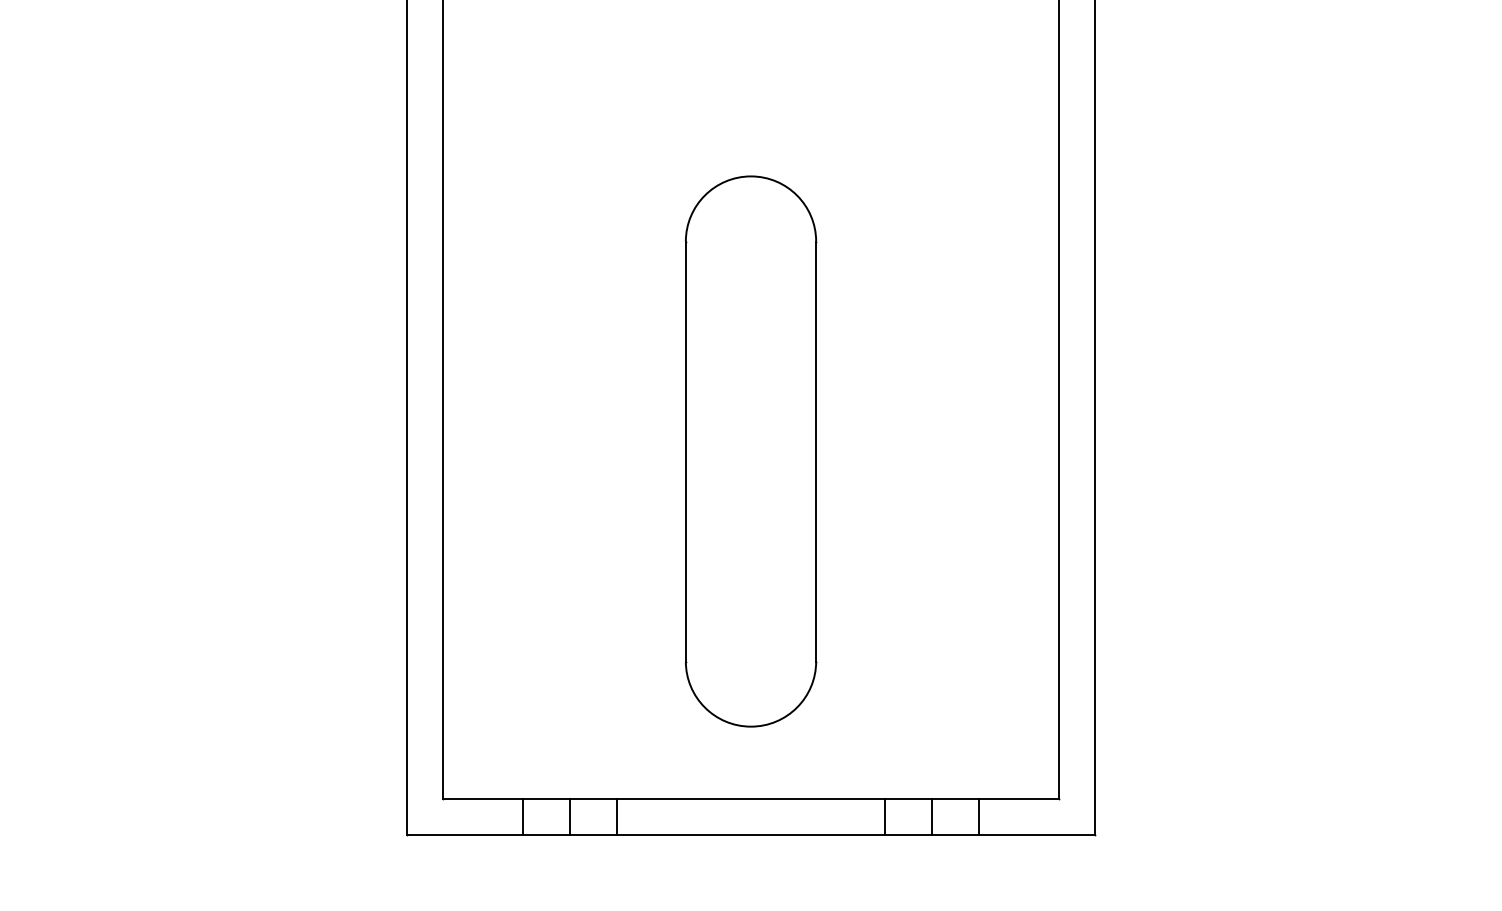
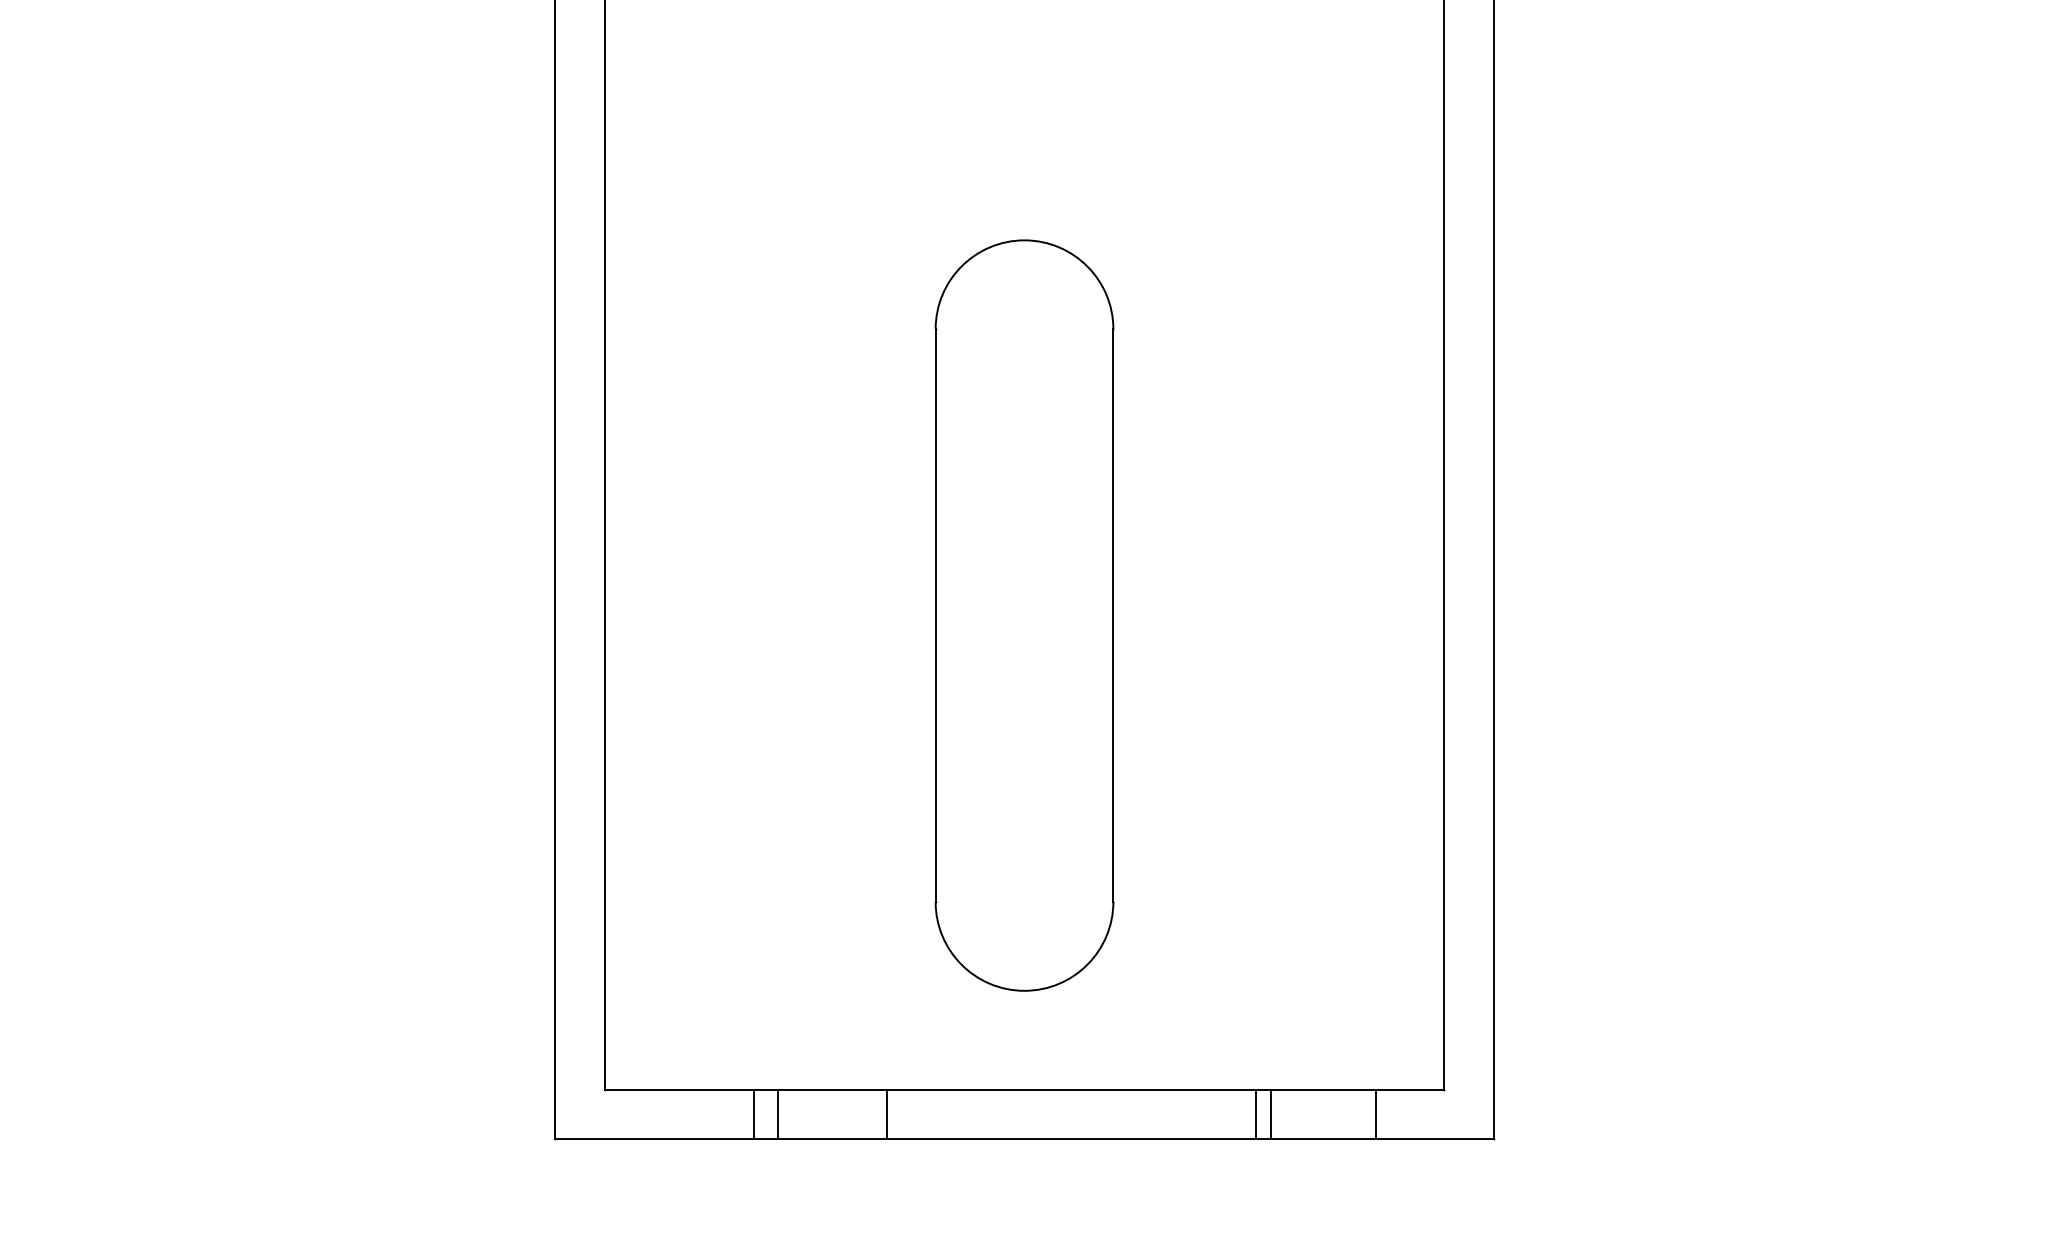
line: (522, 816) -> (754, 1113), moved
line: (616, 816) -> (886, 1113), moved
line: (885, 816) -> (1256, 1113), moved
line: (979, 816) -> (1375, 1113), moved

